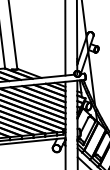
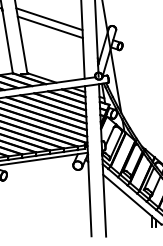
line: (37, 24) -> (49, 19), added
line: (37, 31) -> (49, 27), added

